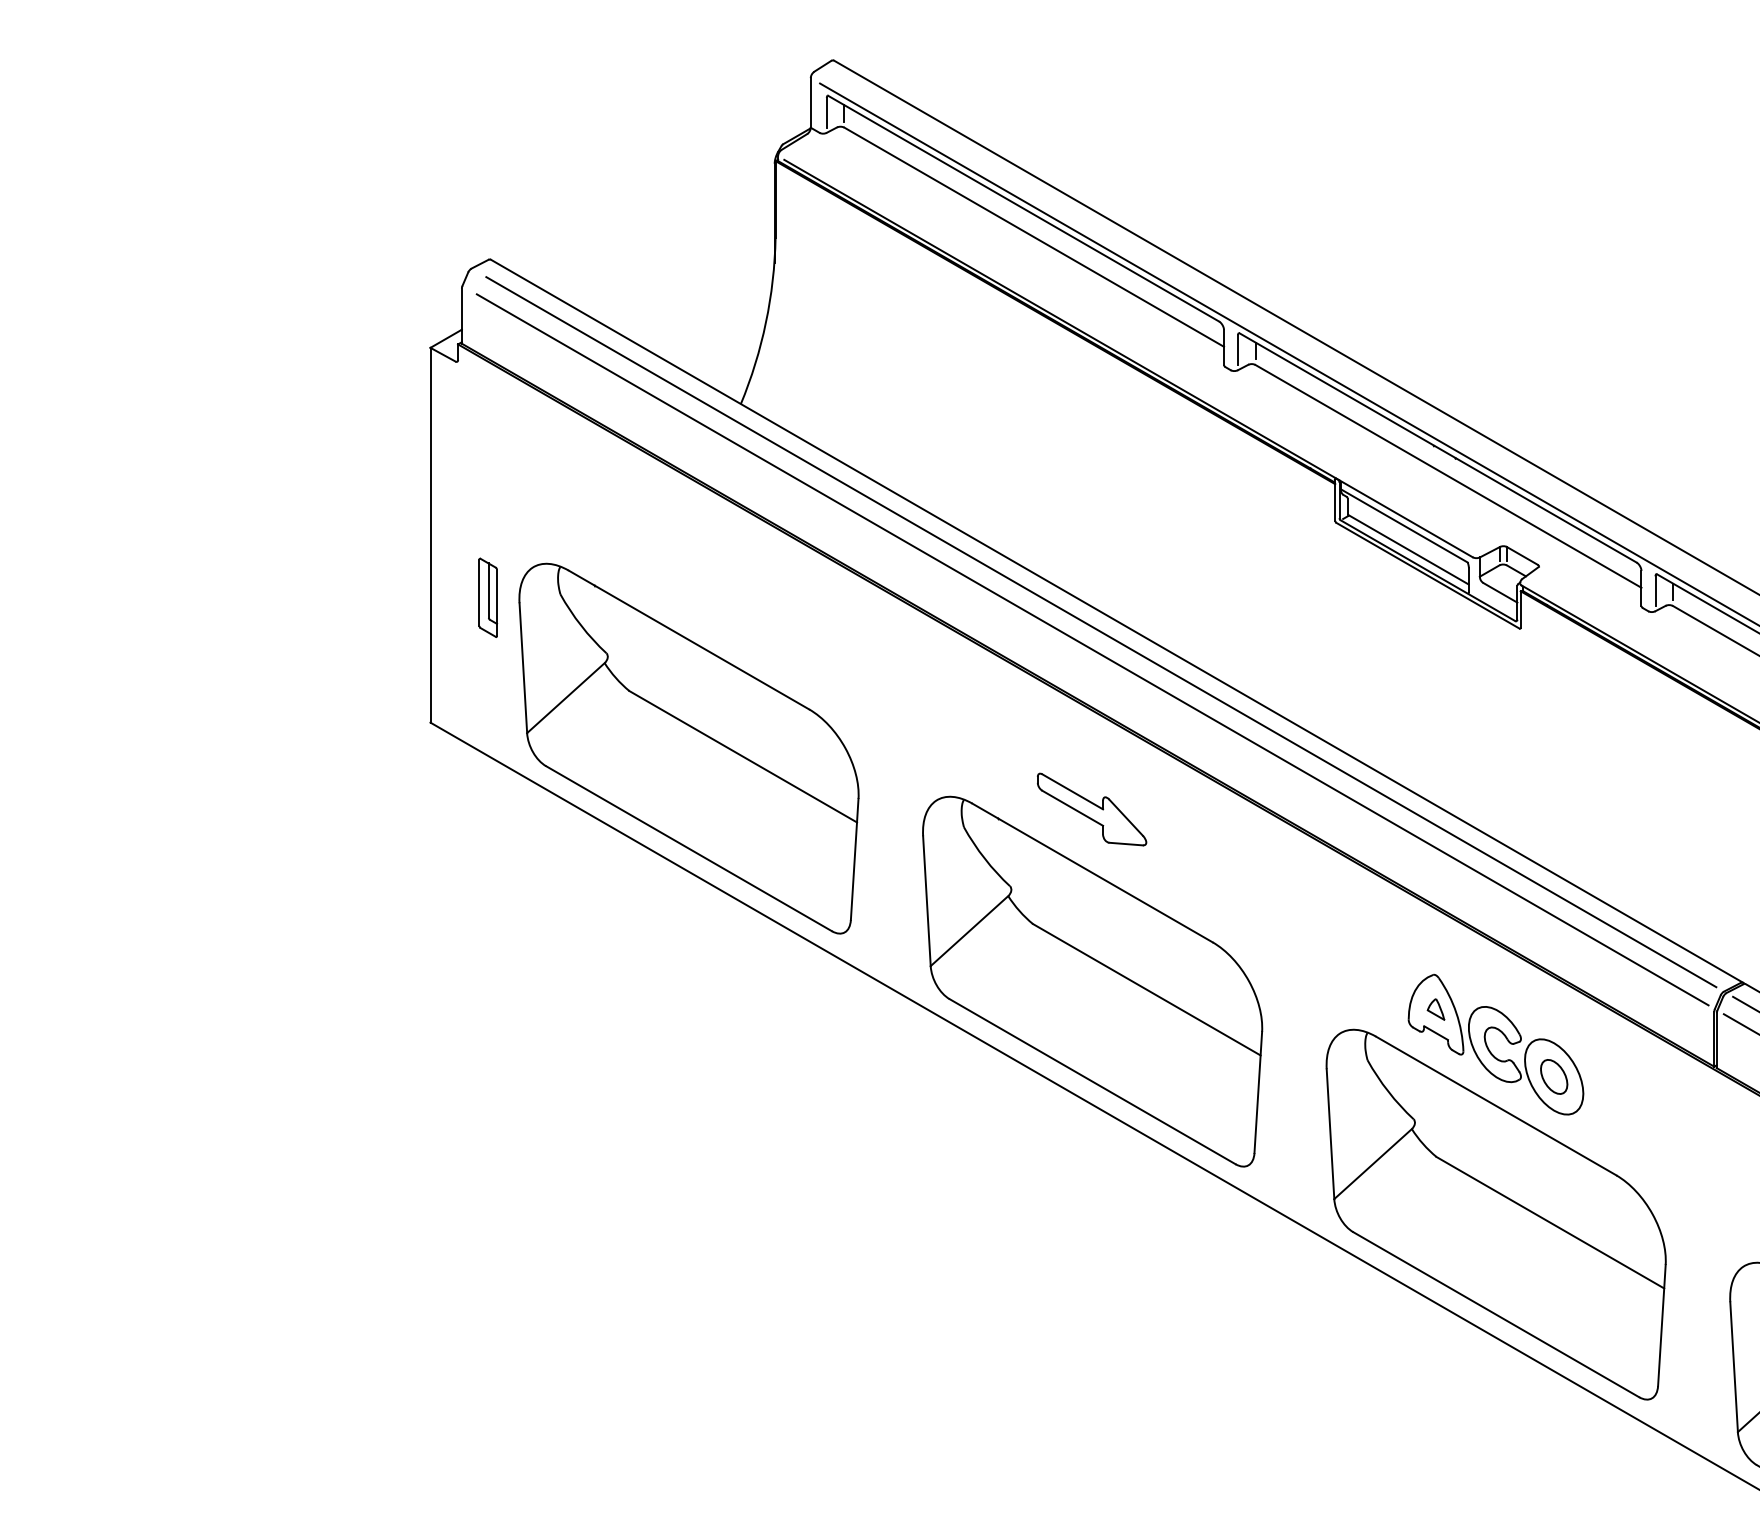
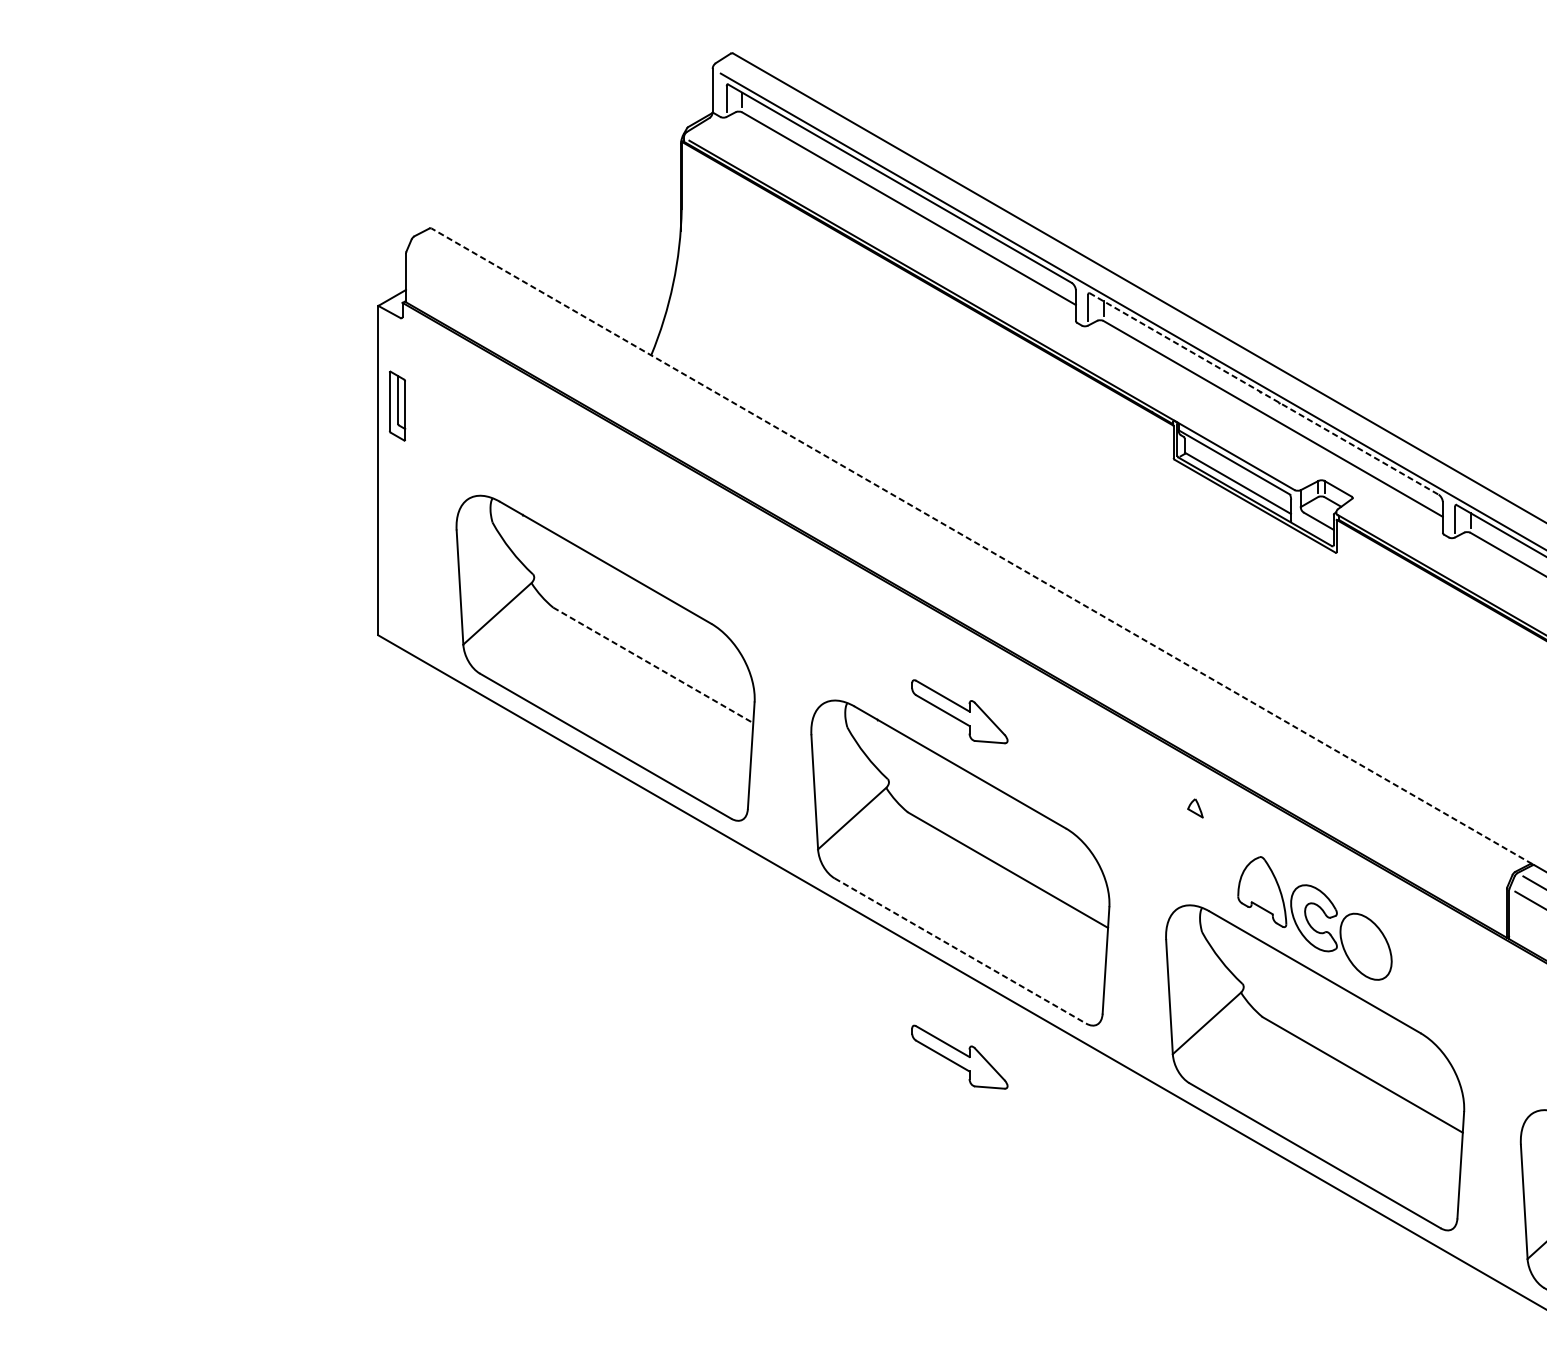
line: (1438, 448) -> (1264, 394), solid -> dashed
part: (488, 597) -> (397, 405), moved
line: (1116, 621) -> (981, 546), solid -> dashed
line: (1101, 632) -> (968, 556), removed
line: (1092, 649) -> (960, 571), removed
line: (743, 757) -> (653, 666), solid -> dashed
part: (1435, 1009) -> (1194, 808), moved
part: (1554, 1076) -> (1366, 946), removed
line: (1092, 1081) -> (960, 950), solid -> dashed
part: (1092, 1202) -> (960, 1057), added

